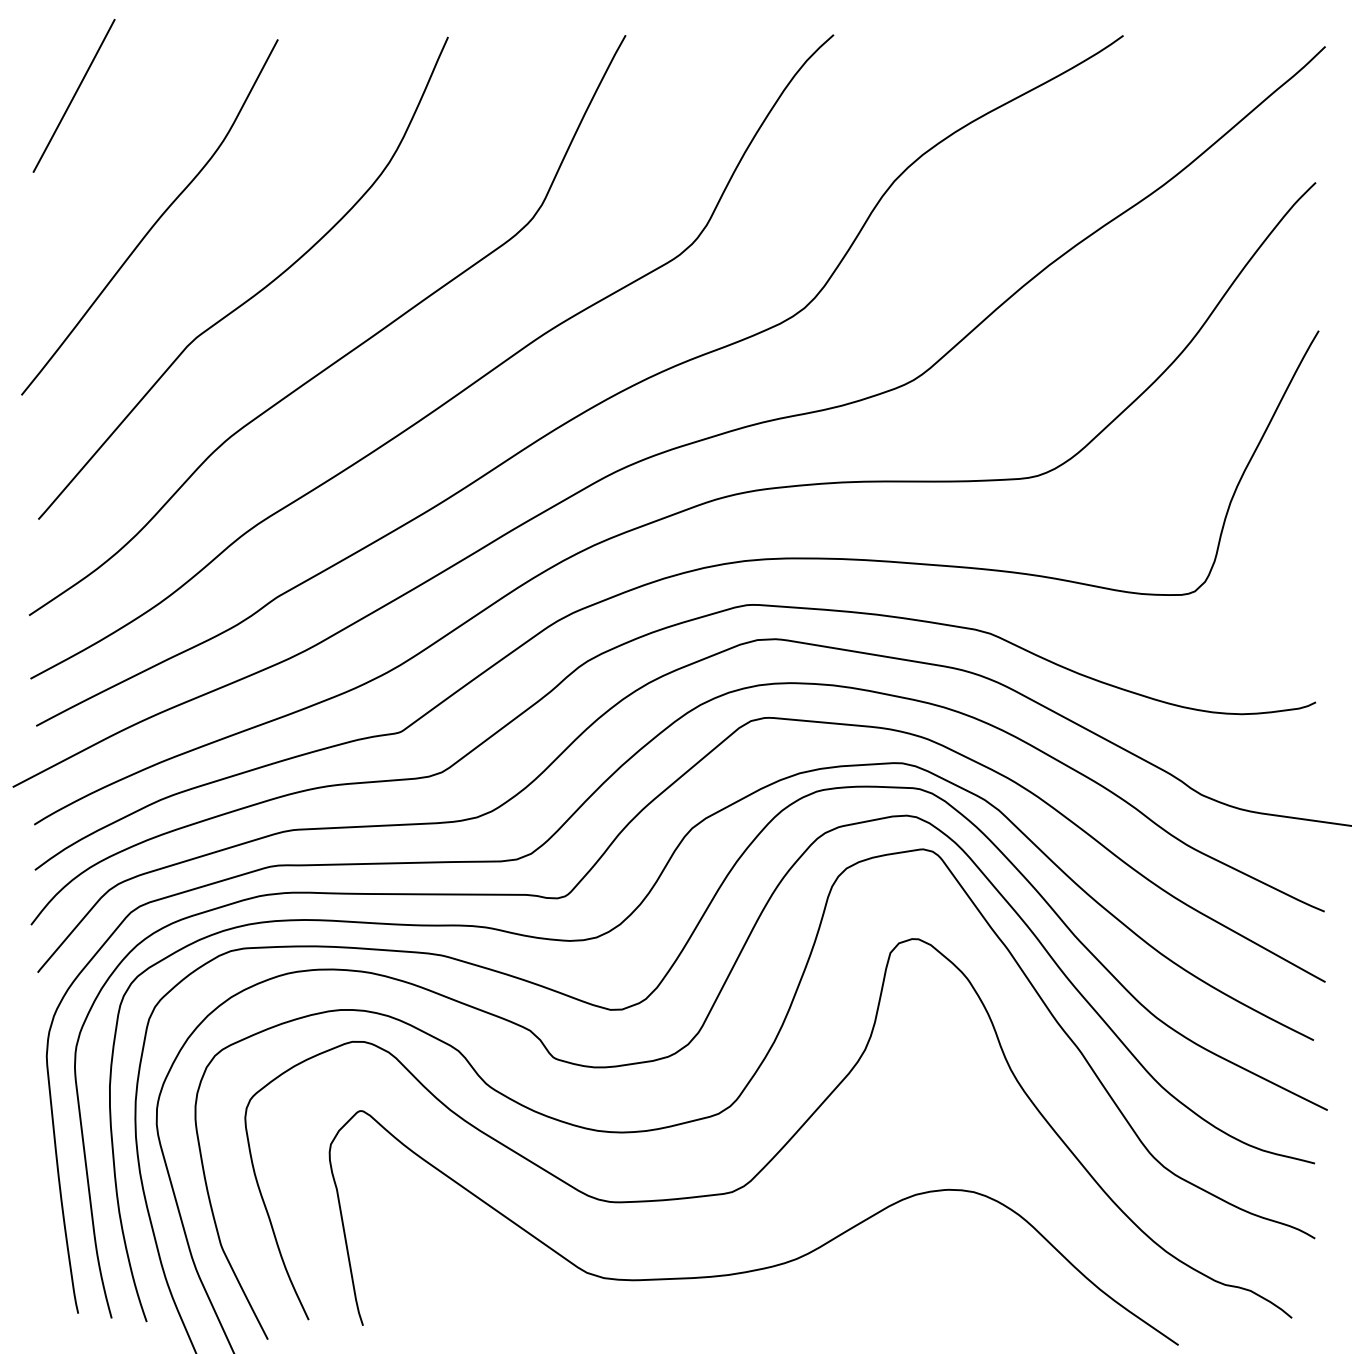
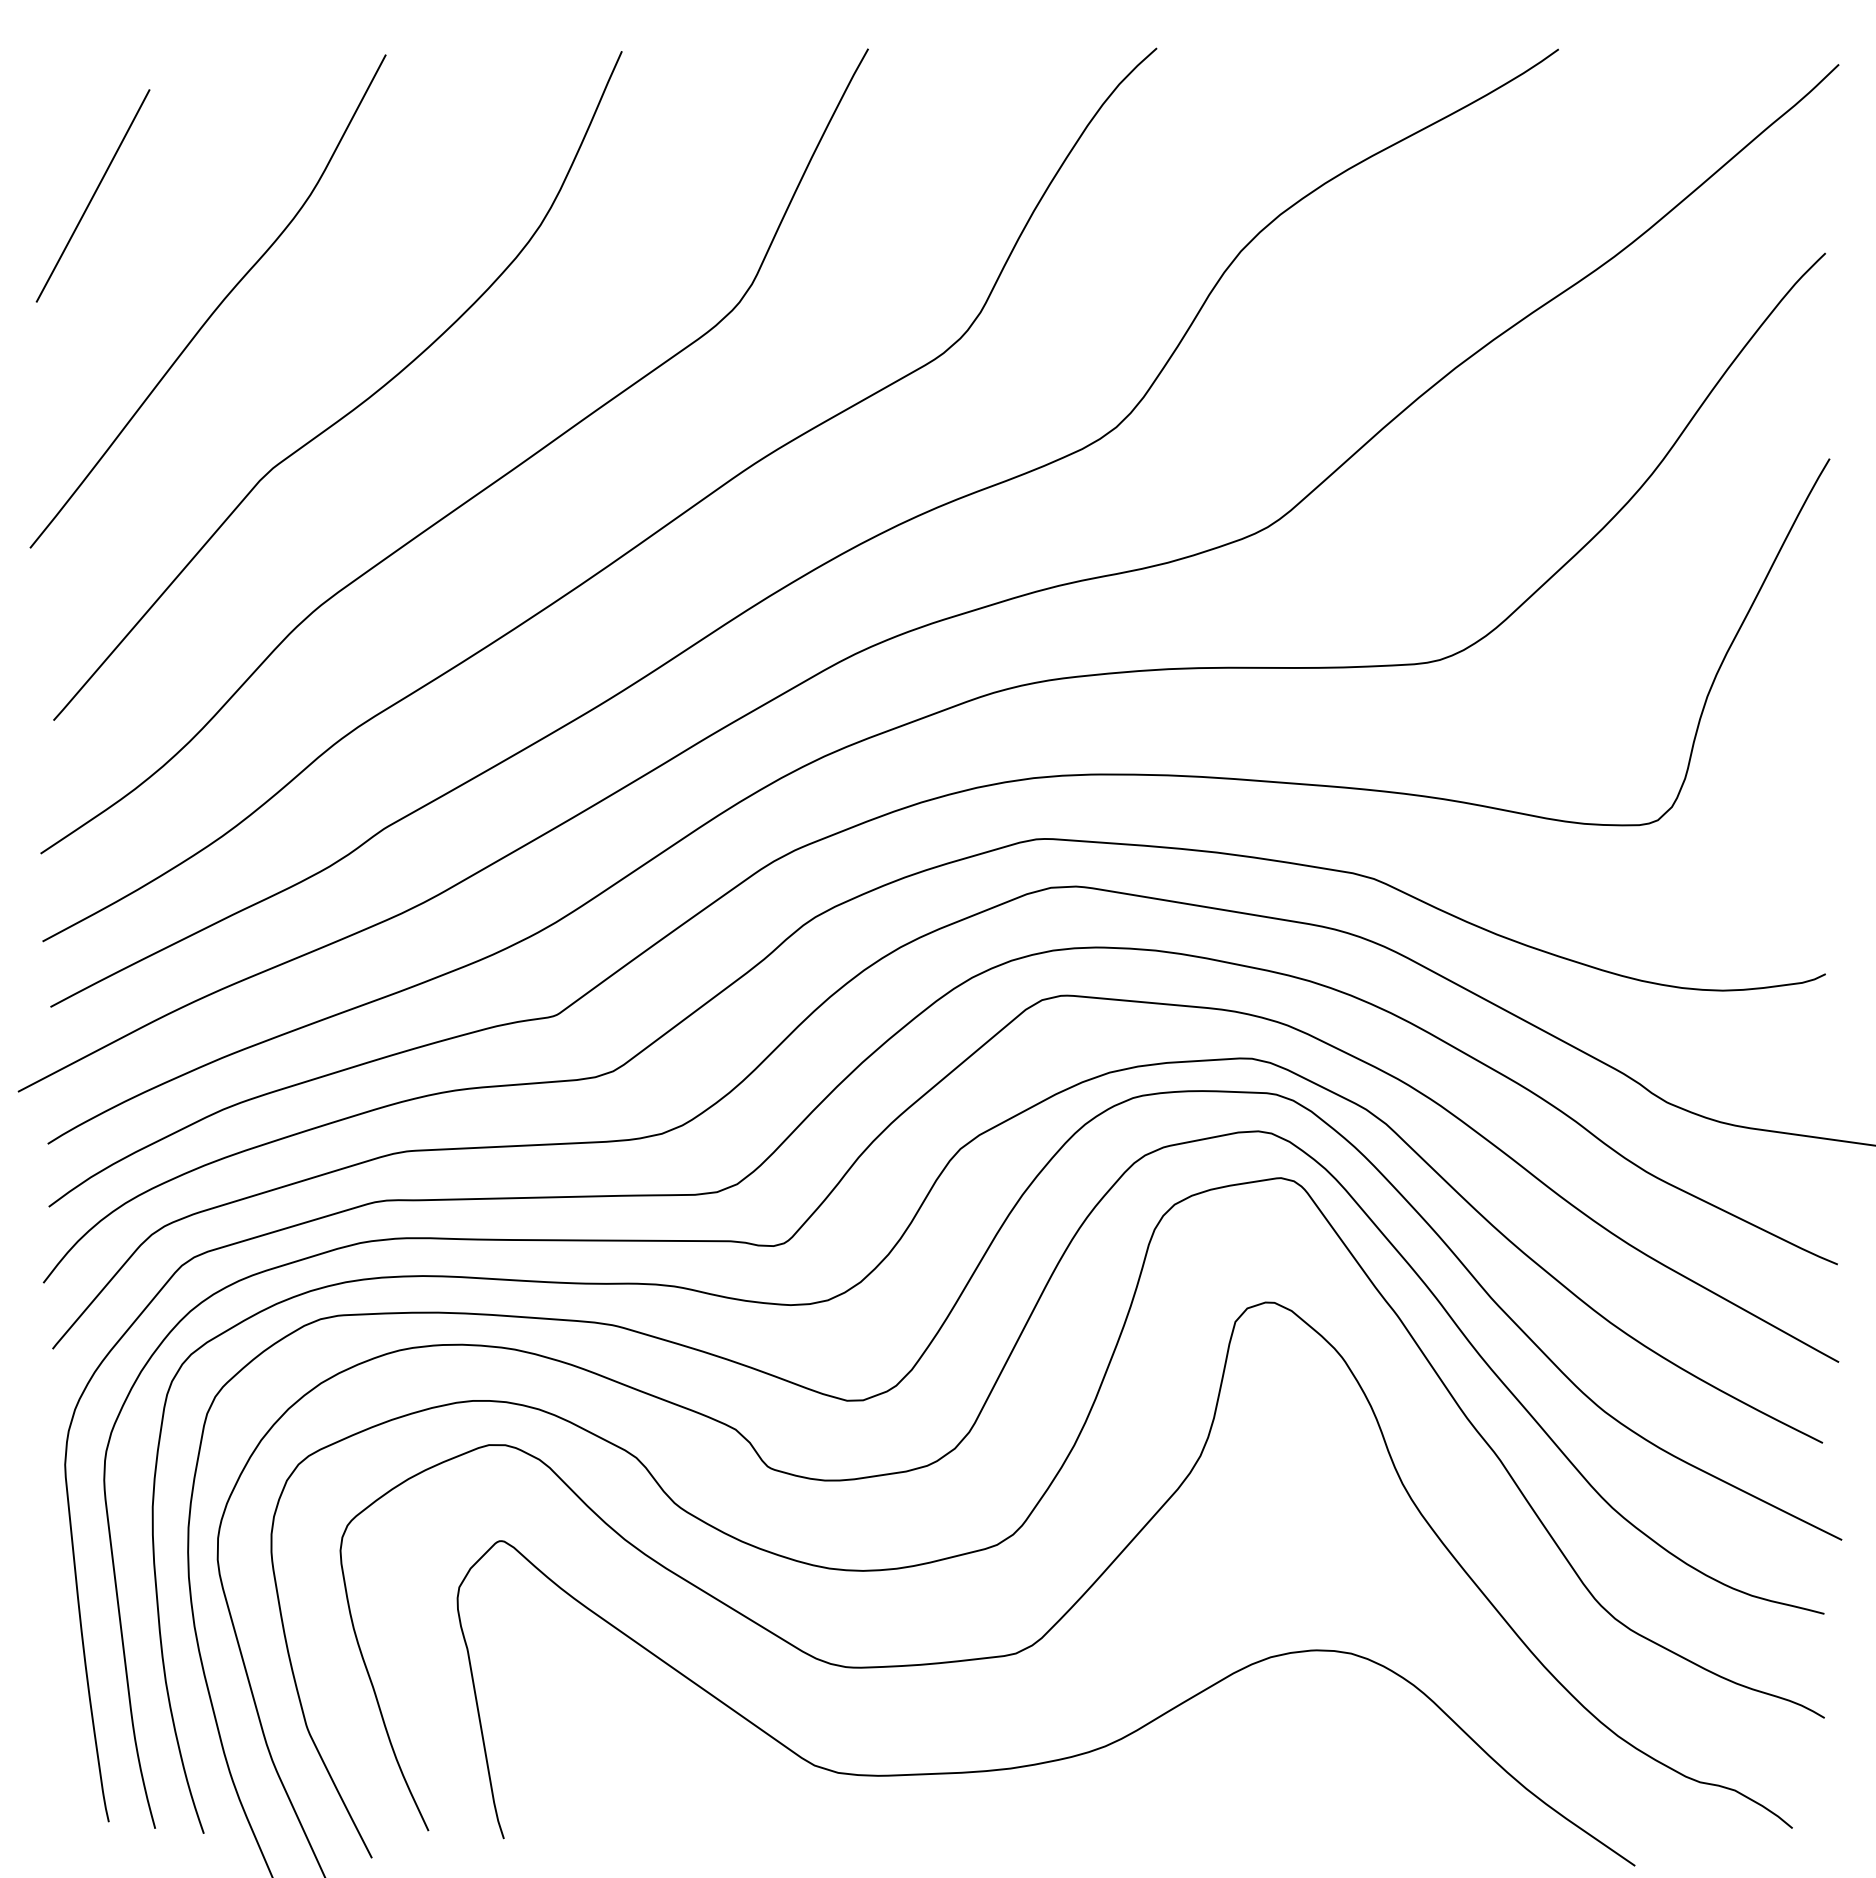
line: (73, 95) -> (92, 195), moved

